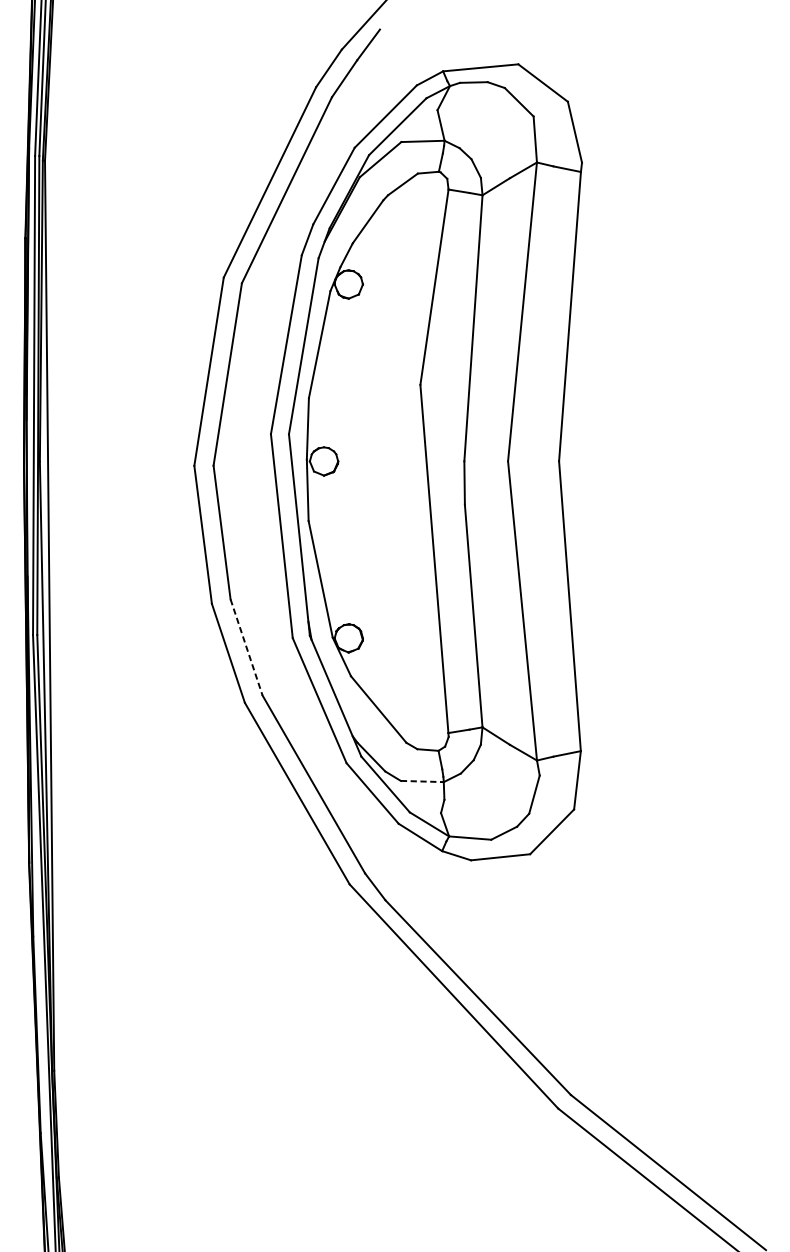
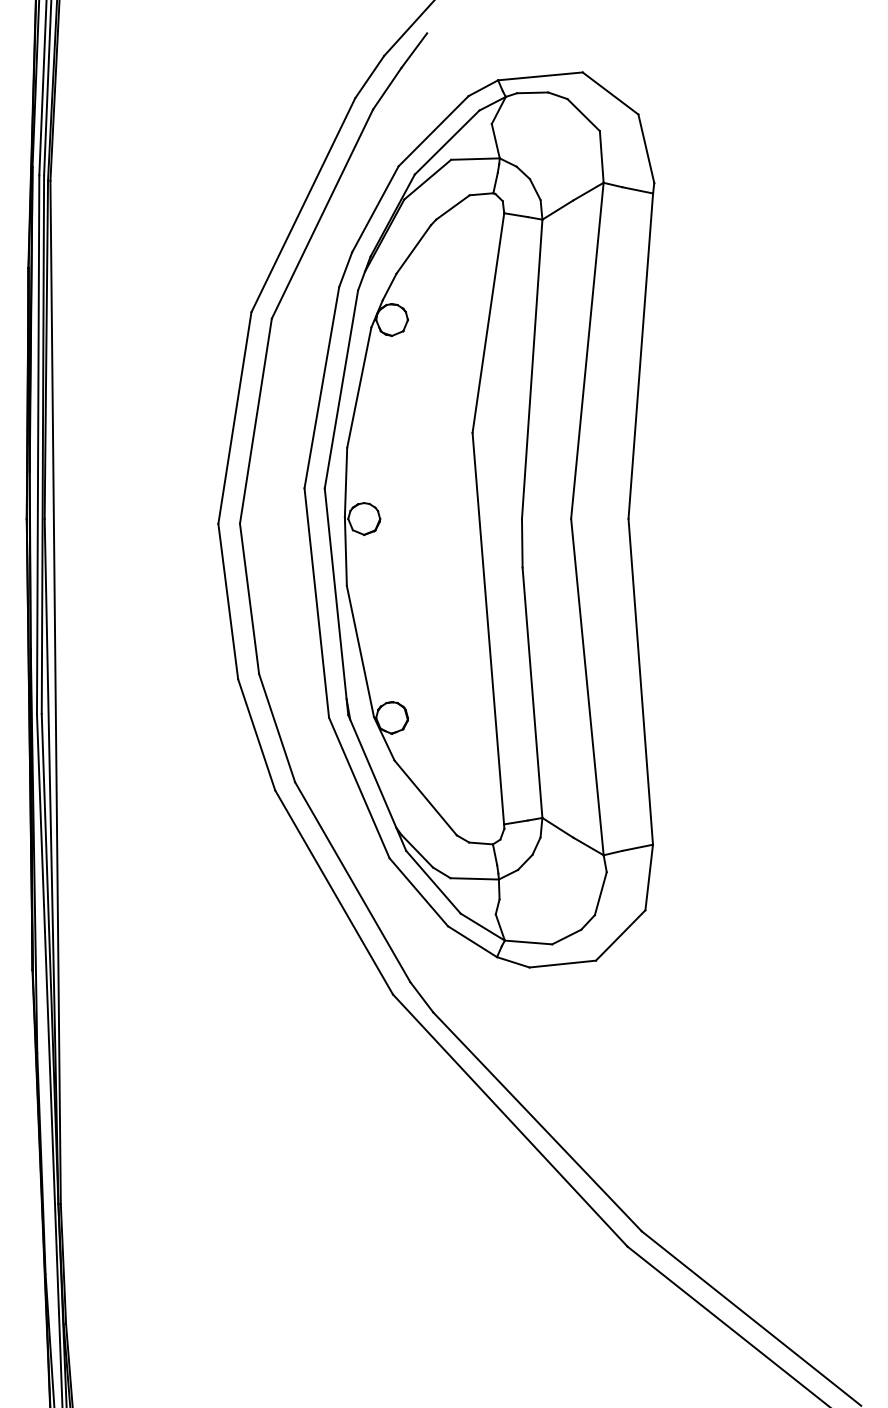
line: (246, 647) -> (277, 728), dashed -> solid
line: (423, 781) -> (475, 878), dashed -> solid

